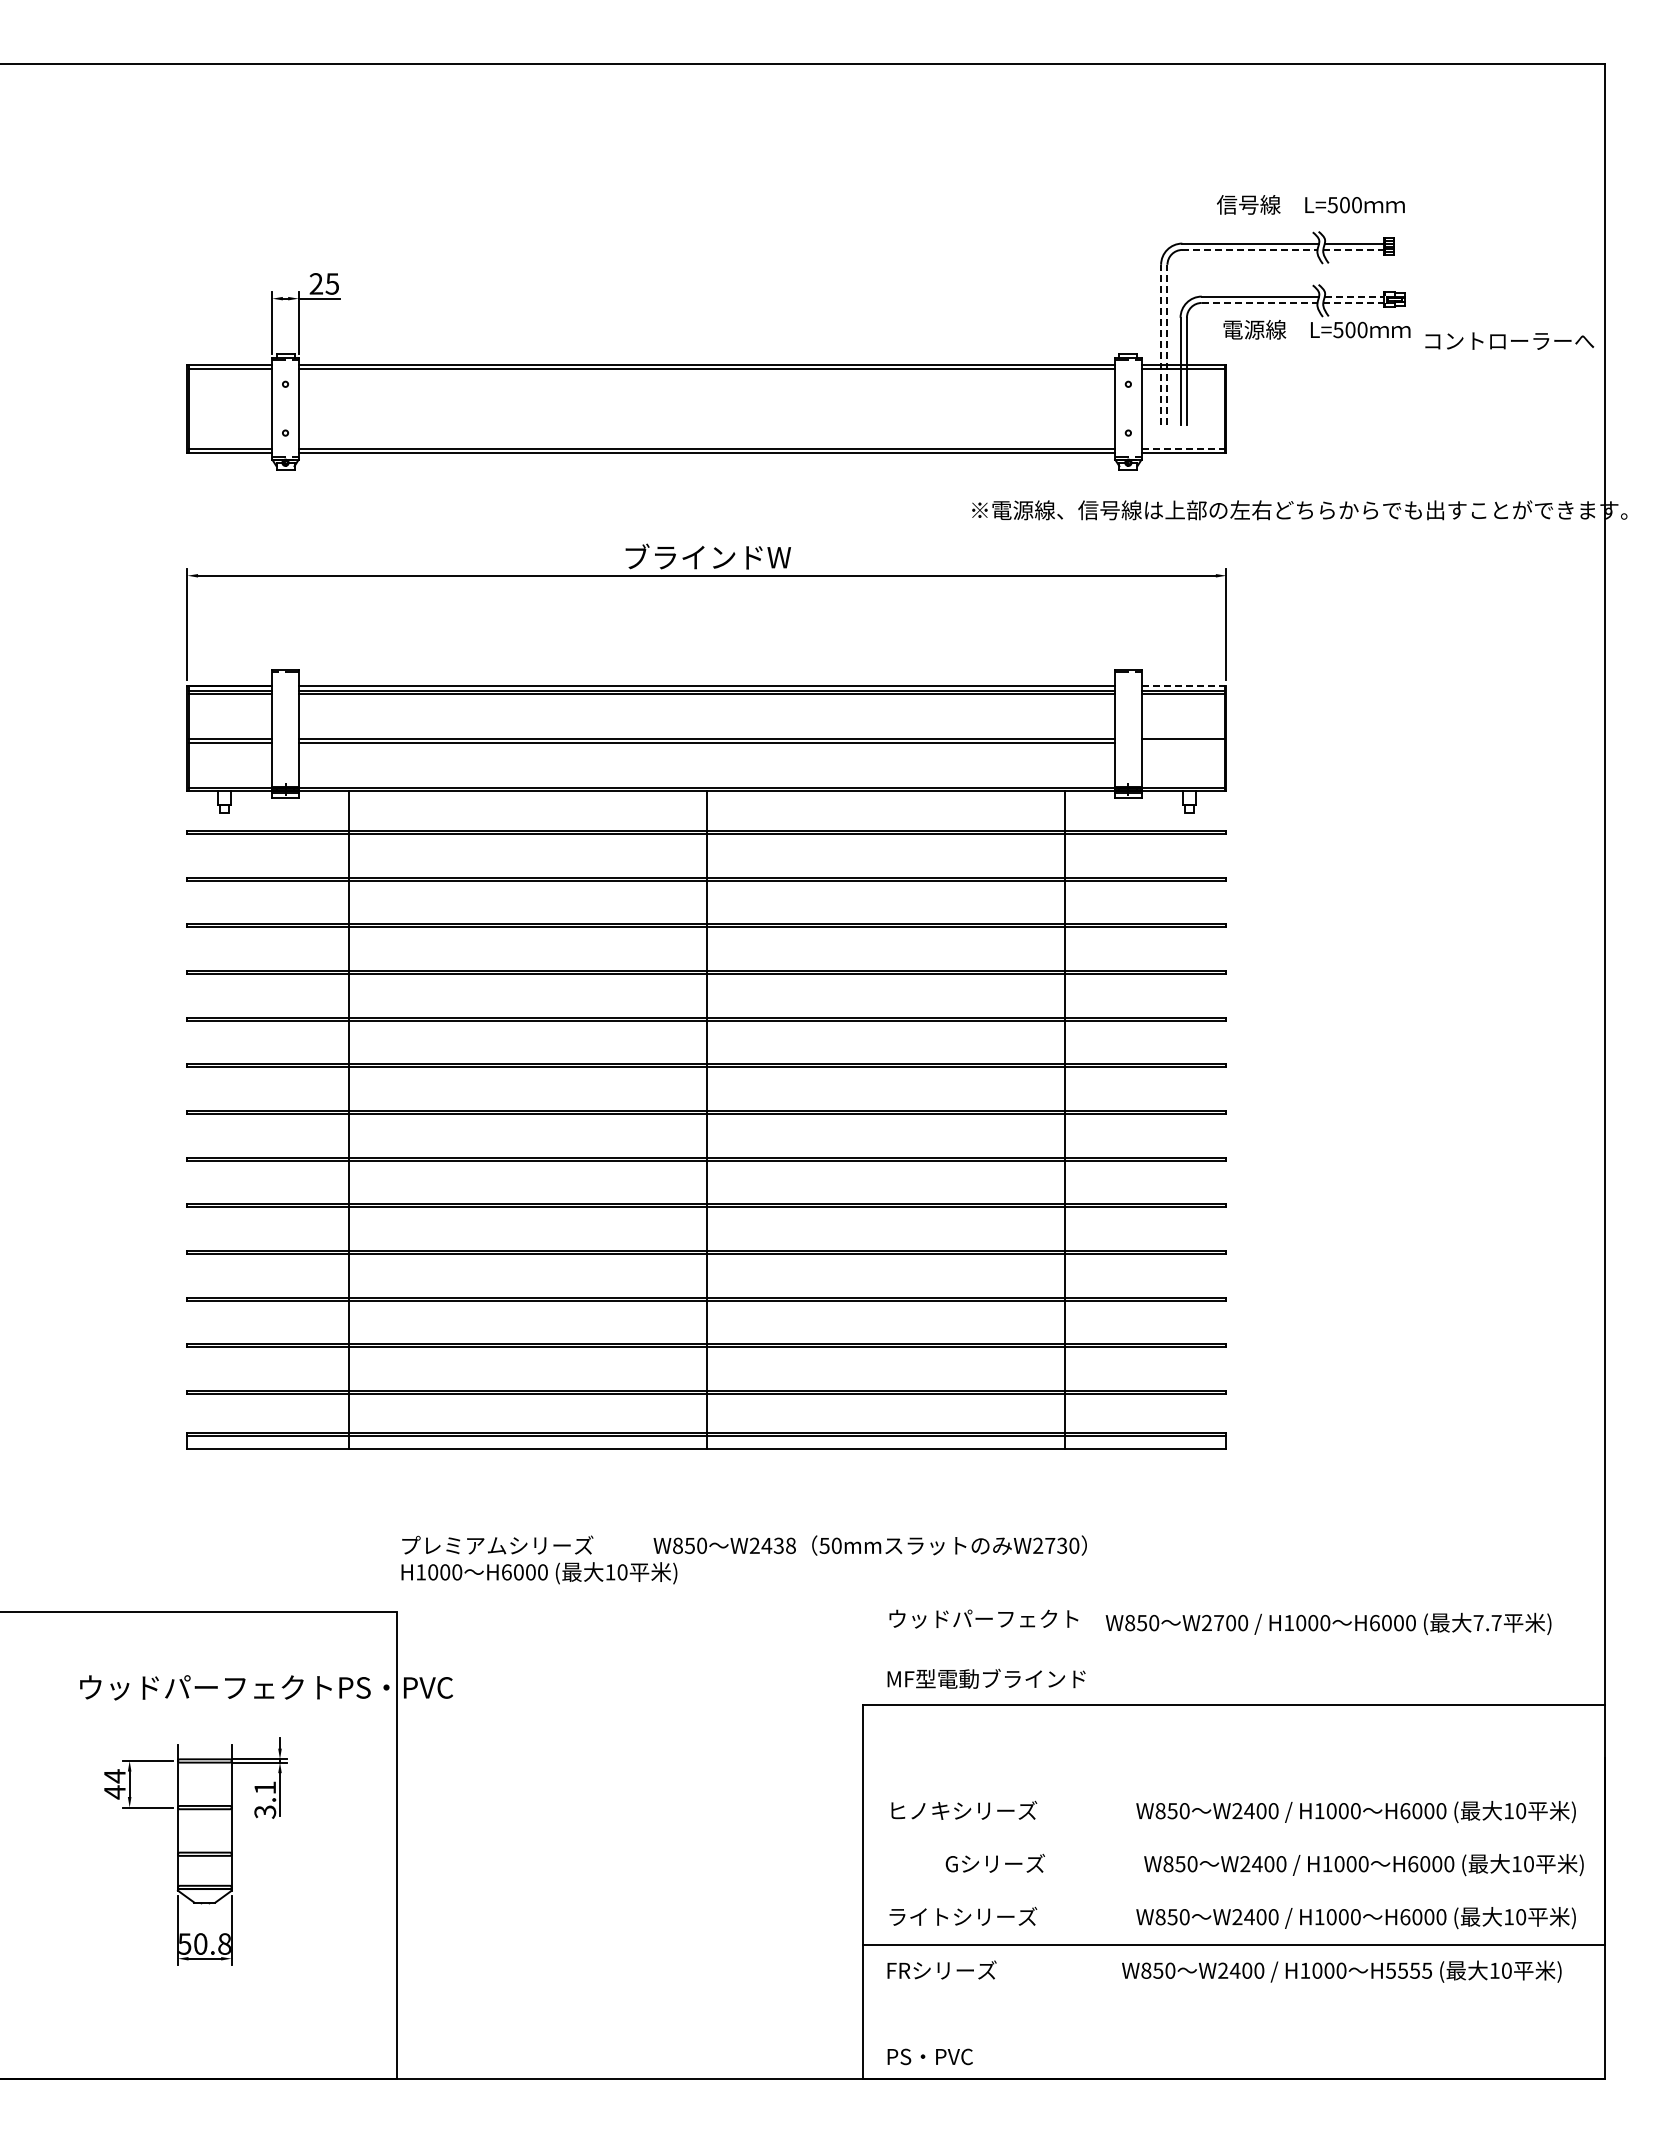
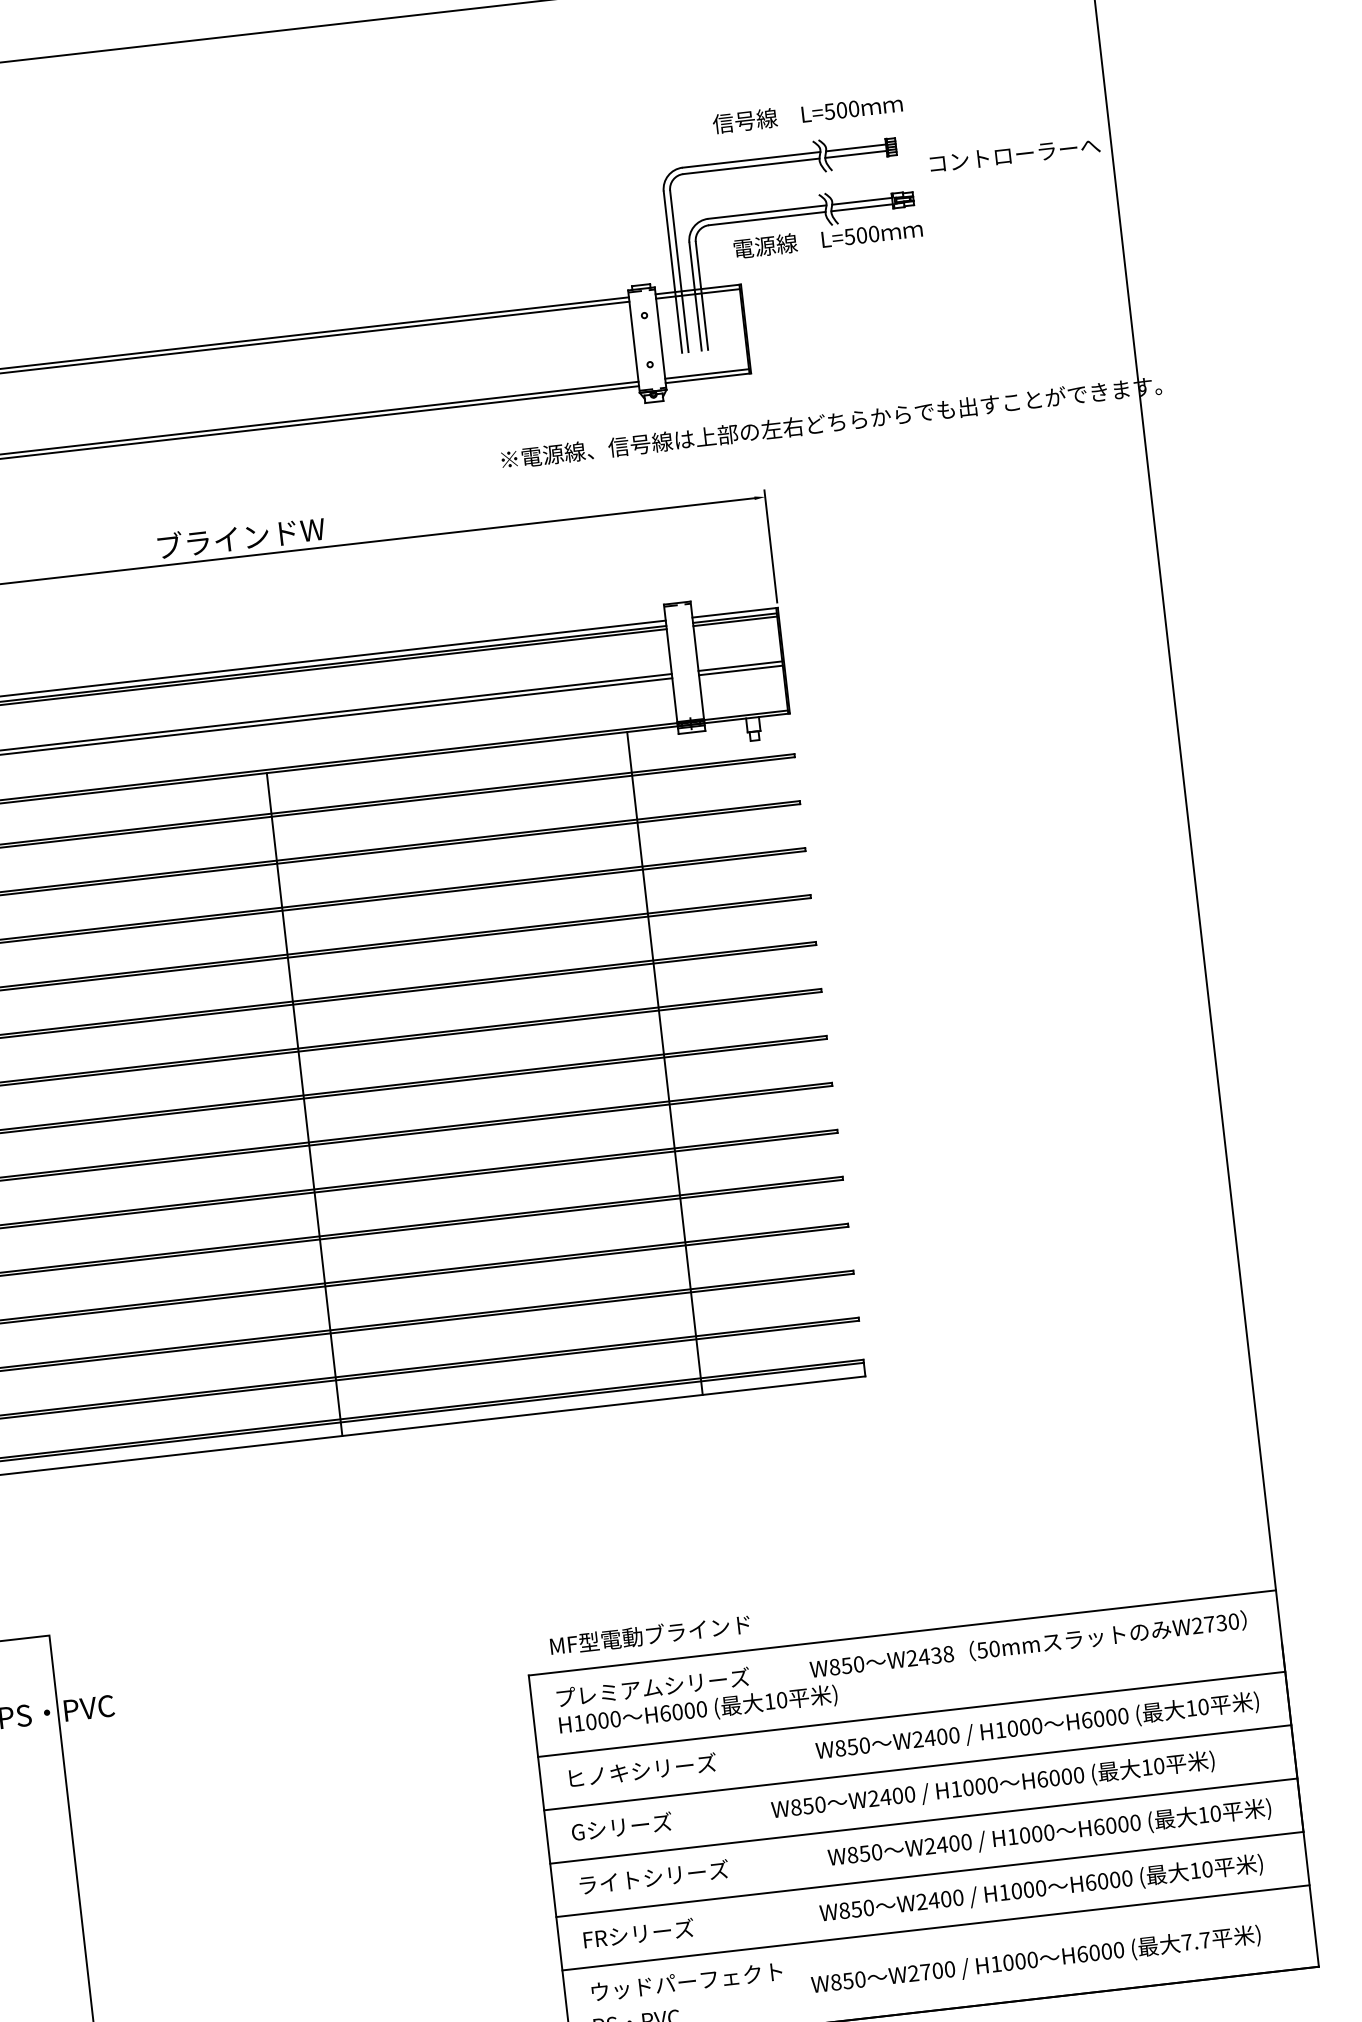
line: (1249, 249) -> (750, 165), dashed -> solid
line: (1353, 249) -> (855, 154), dashed -> solid
line: (1354, 296) -> (862, 201), dashed -> solid
line: (1259, 302) -> (767, 218), dashed -> solid
line: (1353, 302) -> (861, 207), dashed -> solid
text: (1509, 340) -> (1014, 154), moved
line: (1161, 344) -> (673, 271), dashed -> solid
line: (1167, 344) -> (679, 270), dashed -> solid
line: (1183, 448) -> (707, 373), dashed -> solid
line: (1183, 685) -> (734, 612), dashed -> solid
line: (1182, 743) -> (740, 670), added
text: (743, 1559) -> (902, 1673), moved
text: (983, 1618) -> (686, 1981), moved
text: (1328, 1623) -> (1035, 1960), moved
line: (1234, 1785) -> (912, 1714), added
line: (1234, 1838) -> (918, 1767), added
text: (1264, 1864) -> (892, 1796), moved
line: (1234, 1891) -> (924, 1820), added
text: (1409, 1970) -> (1109, 1880), H5555 -> H6000
line: (1234, 1997) -> (936, 1927), added

